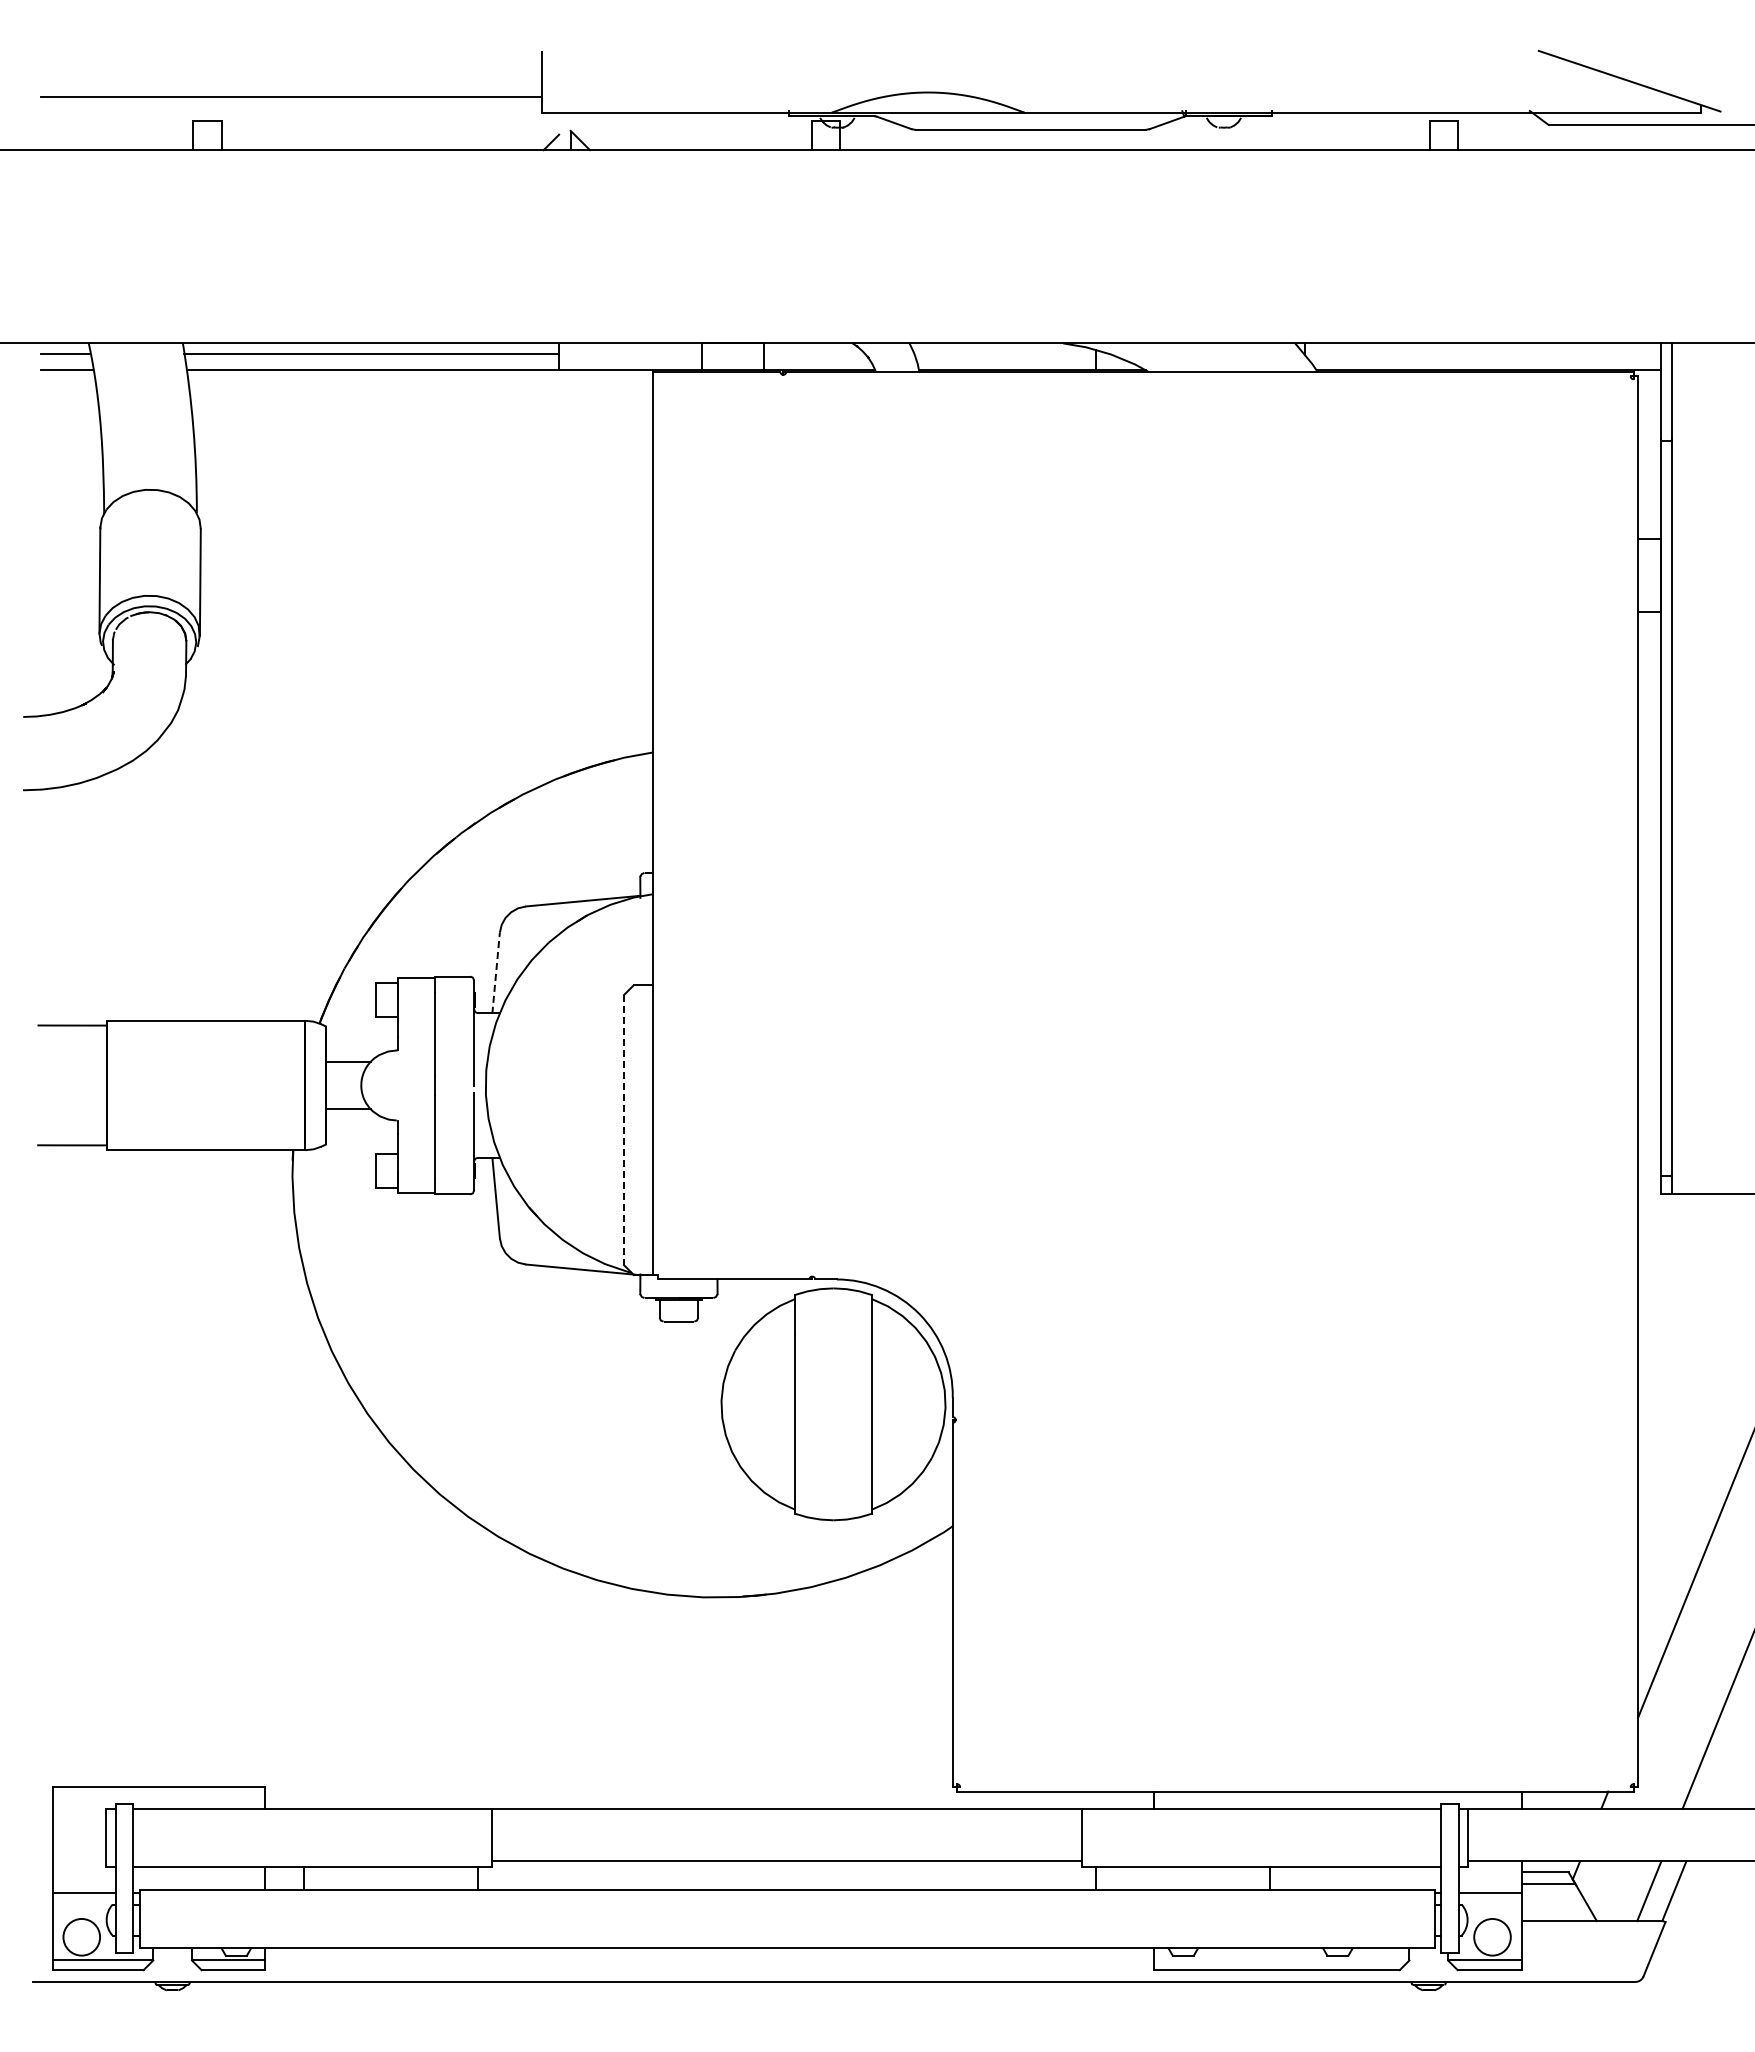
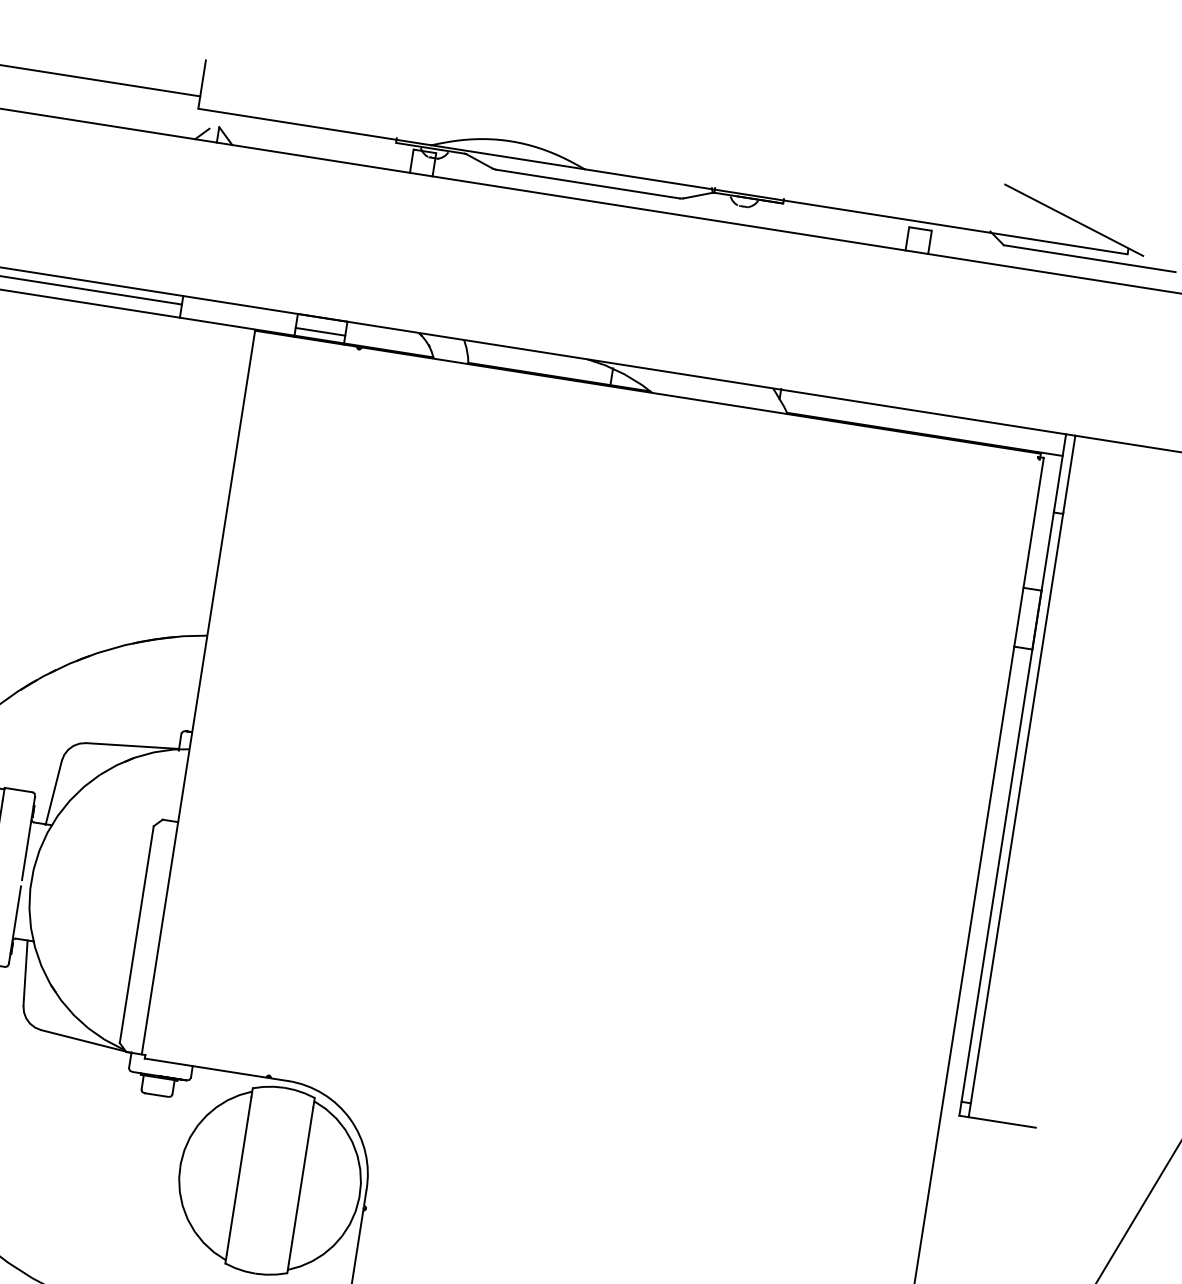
line: (732, 360) -> (320, 331), added
line: (496, 973) -> (54, 793), dashed -> solid
line: (624, 1130) -> (136, 935), dashed -> solid

